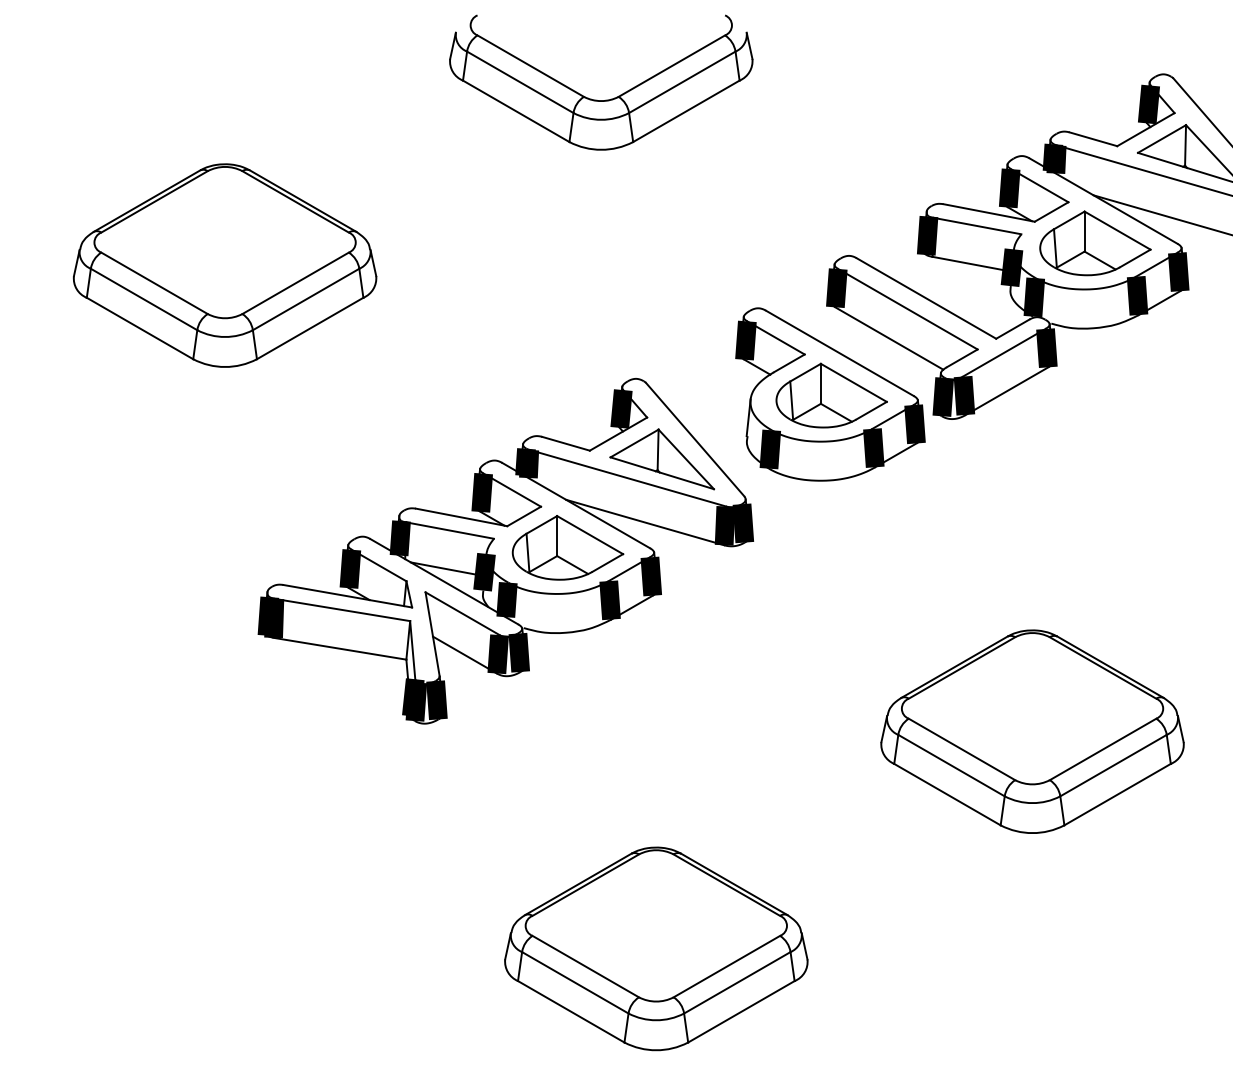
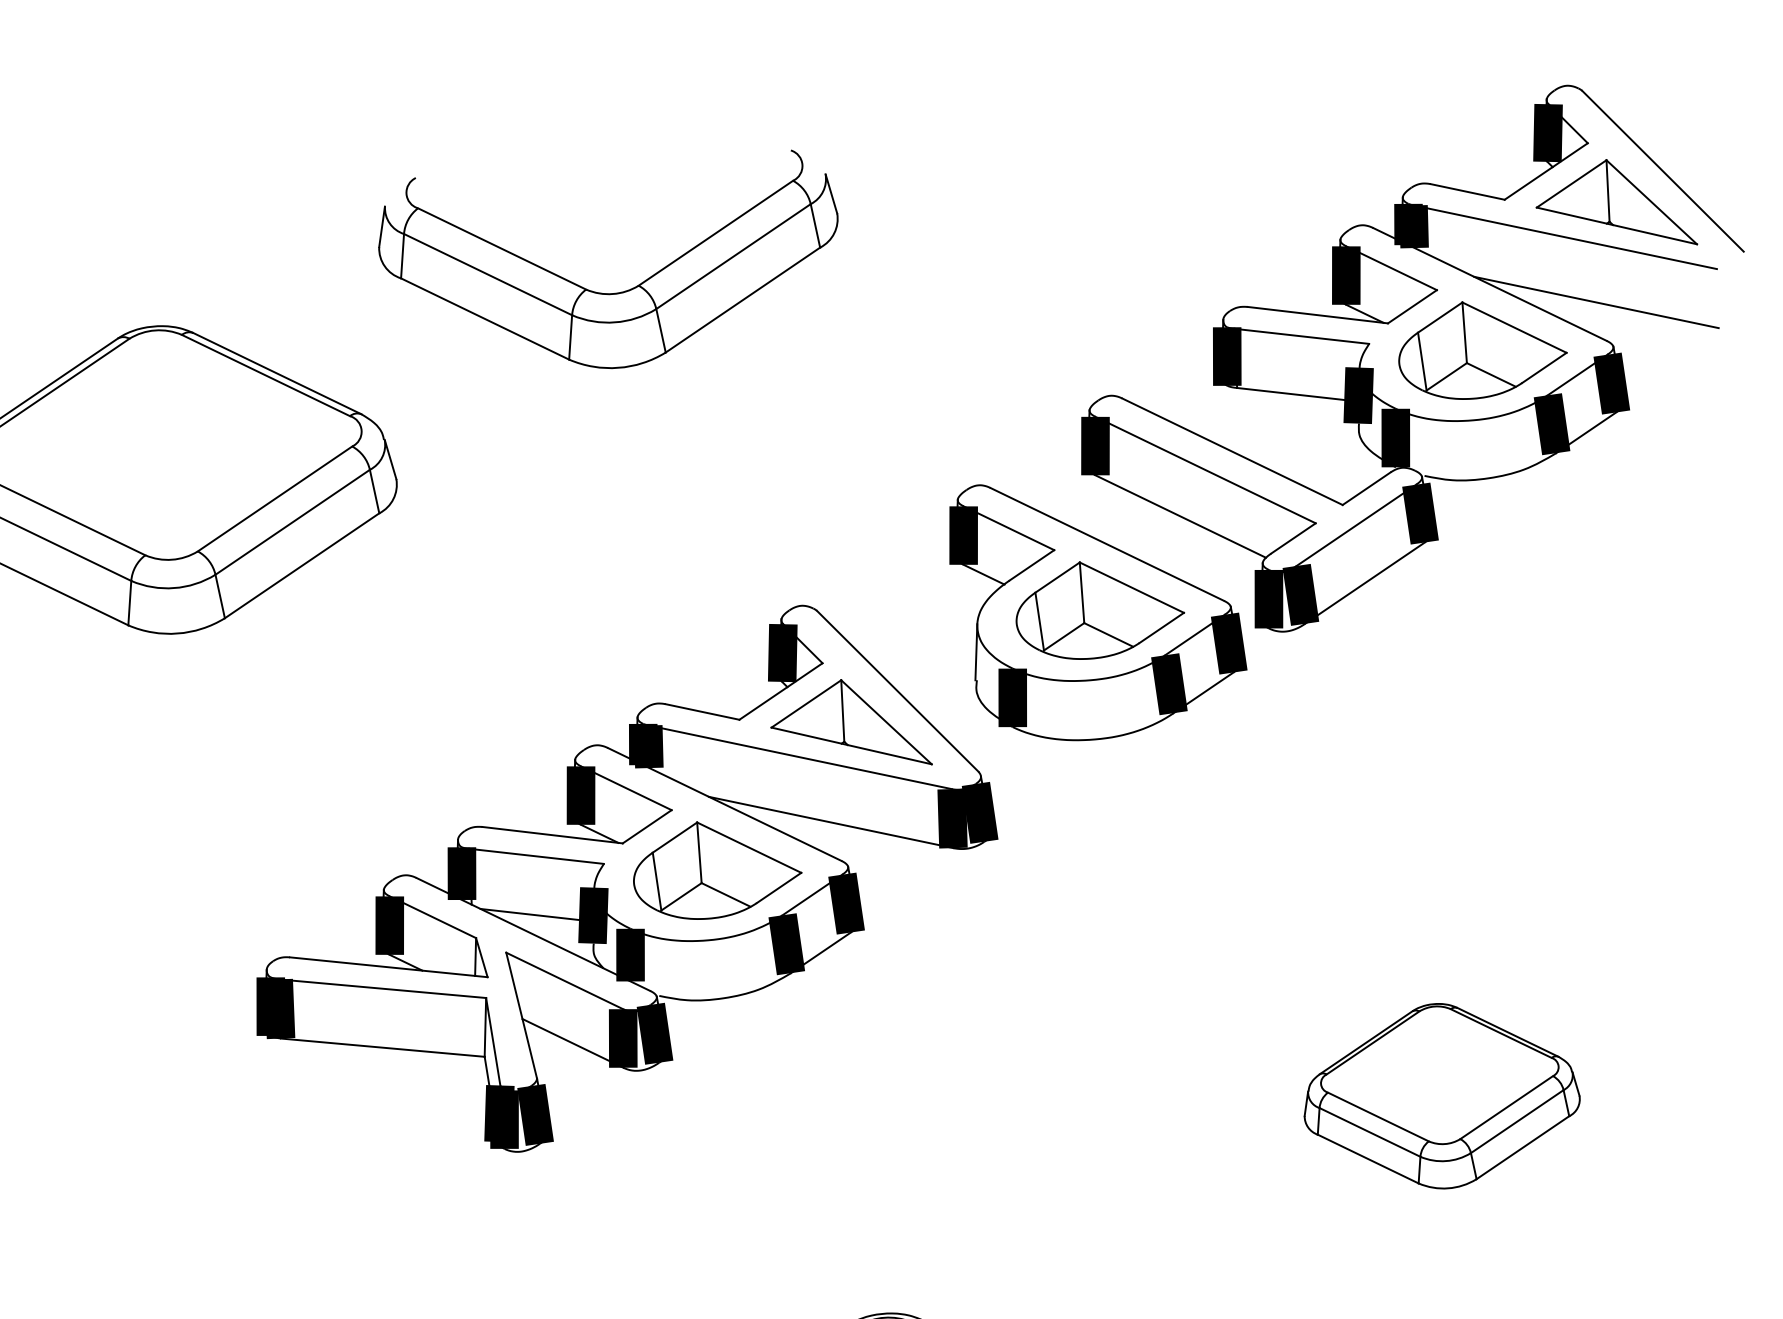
part: (605, 99) -> (619, 291), moved
part: (1032, 731) -> (1441, 1096), size x0.6

